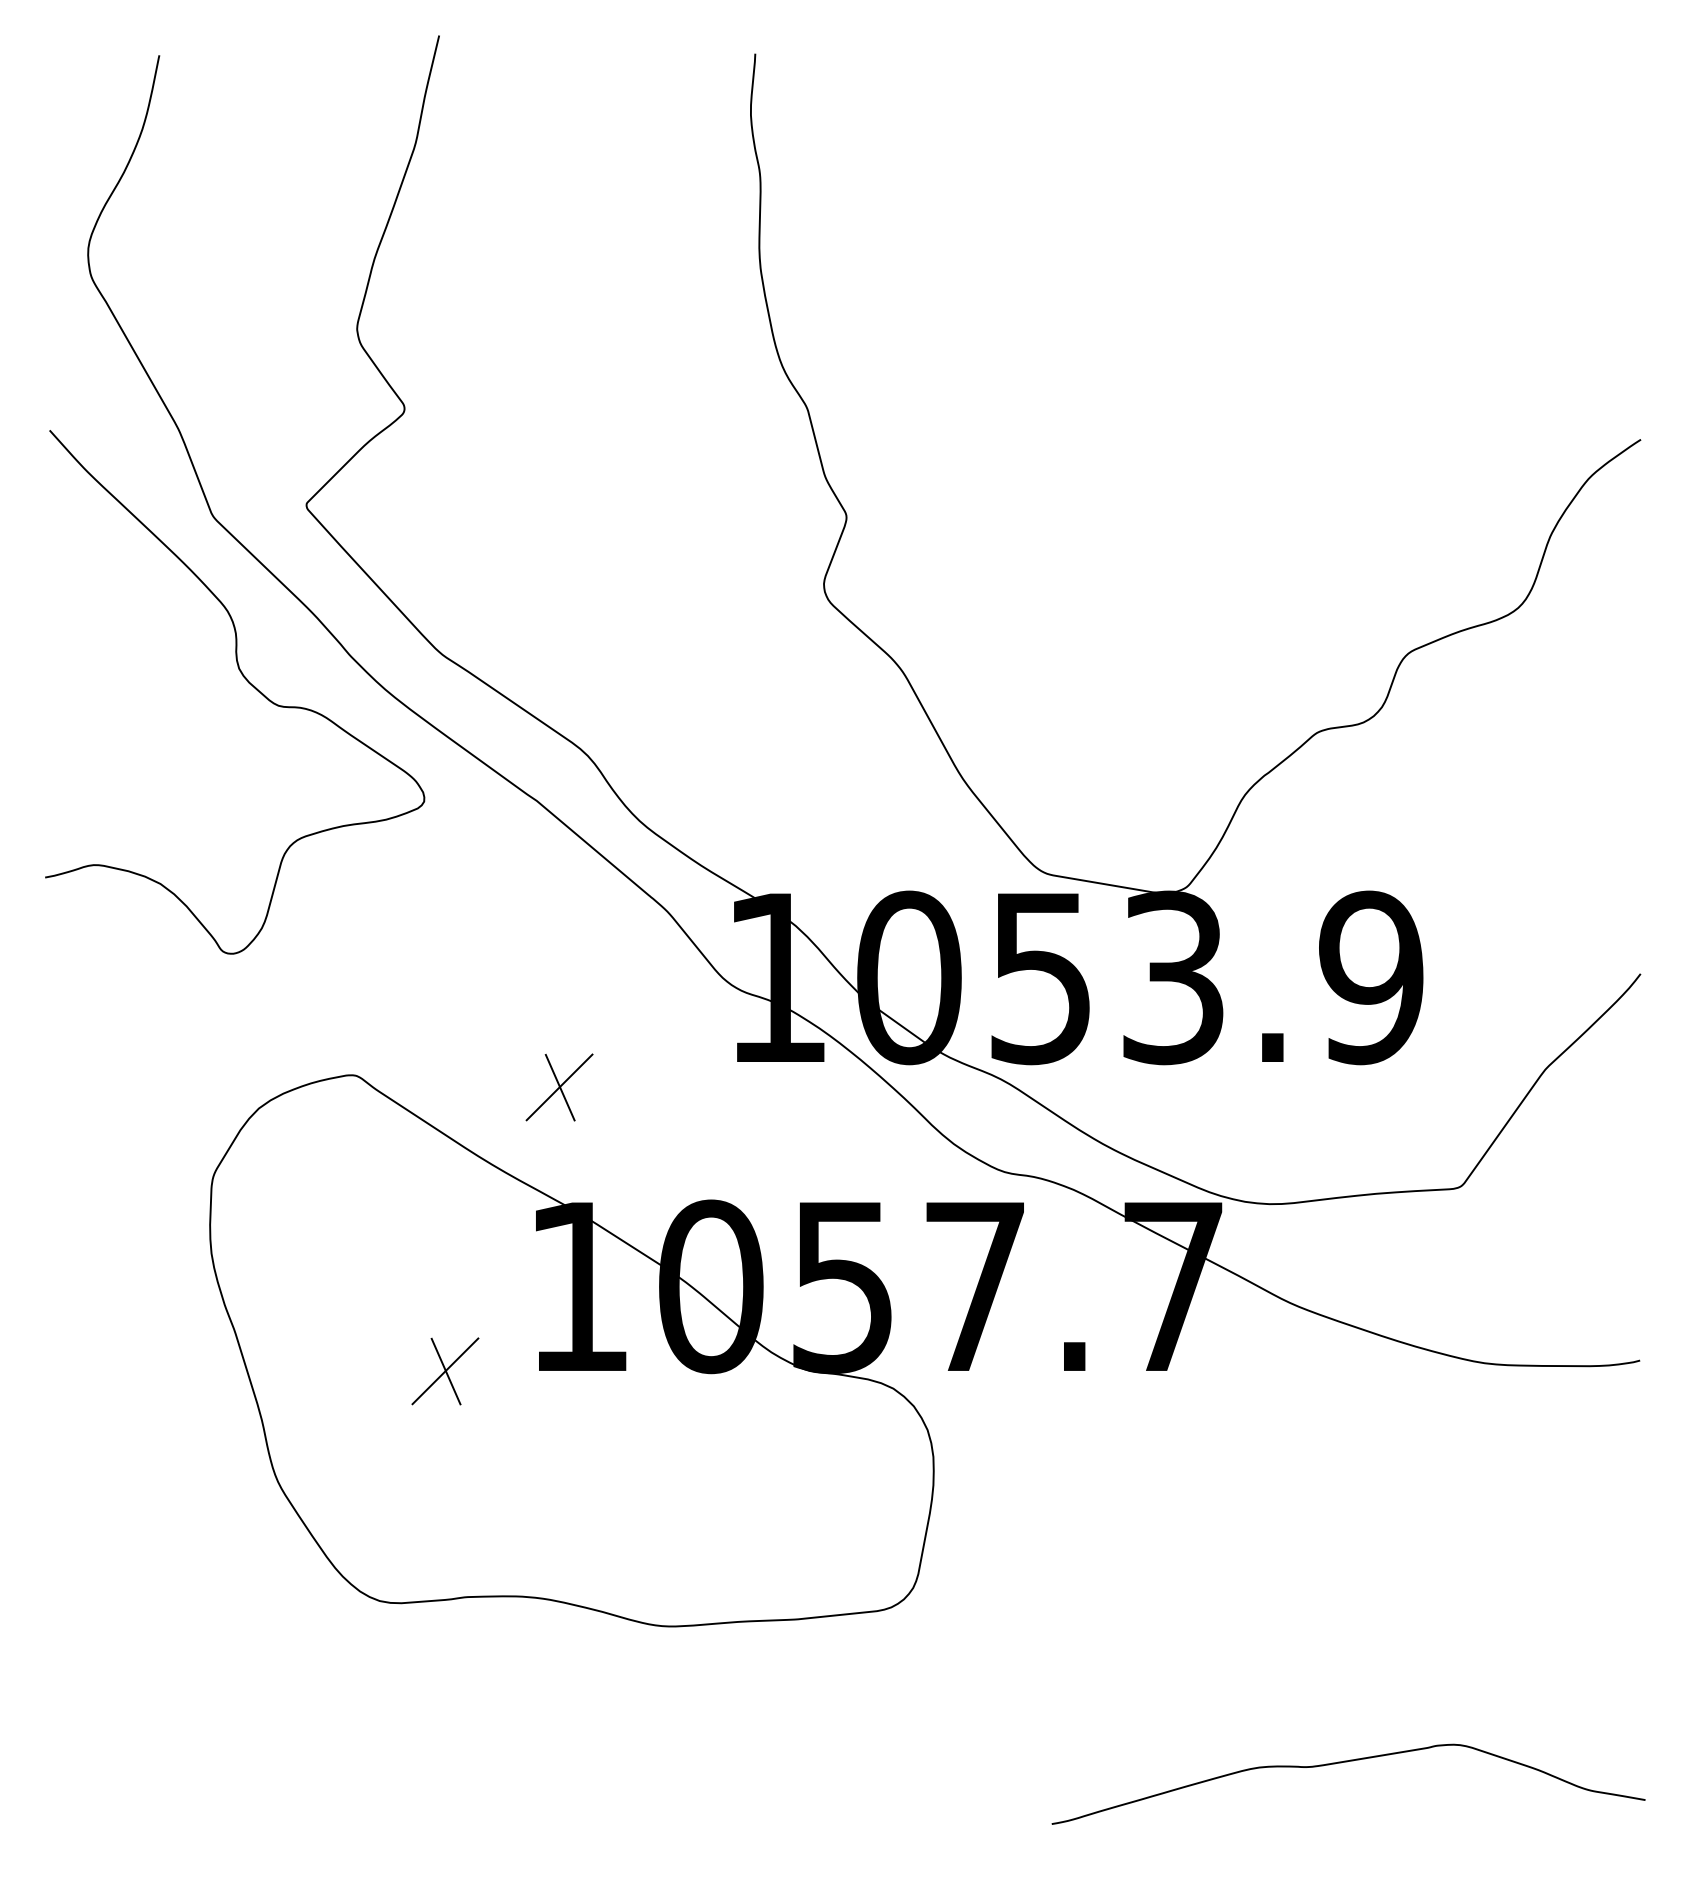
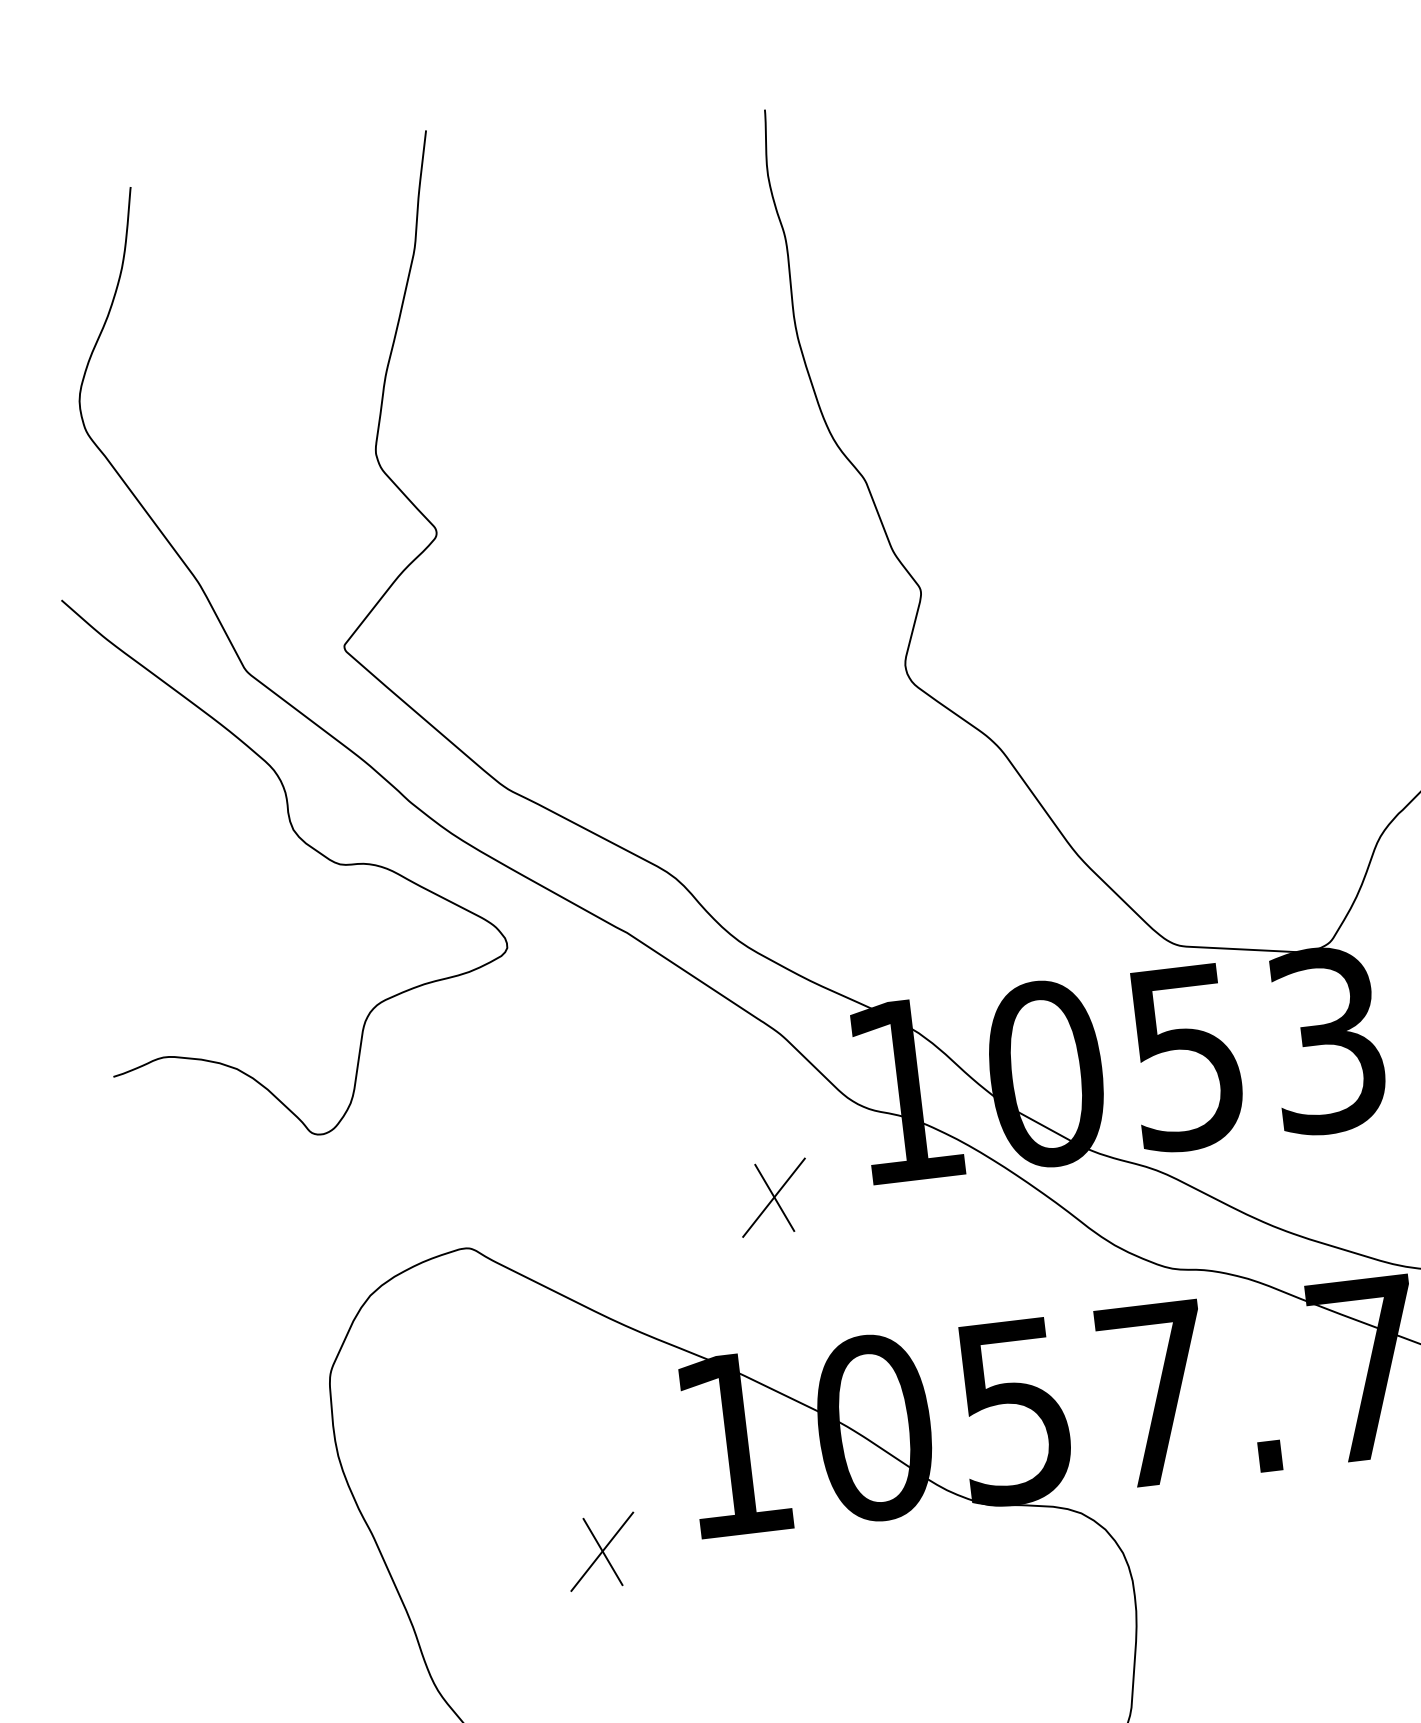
part: (559, 1087) -> (773, 1197), moved

